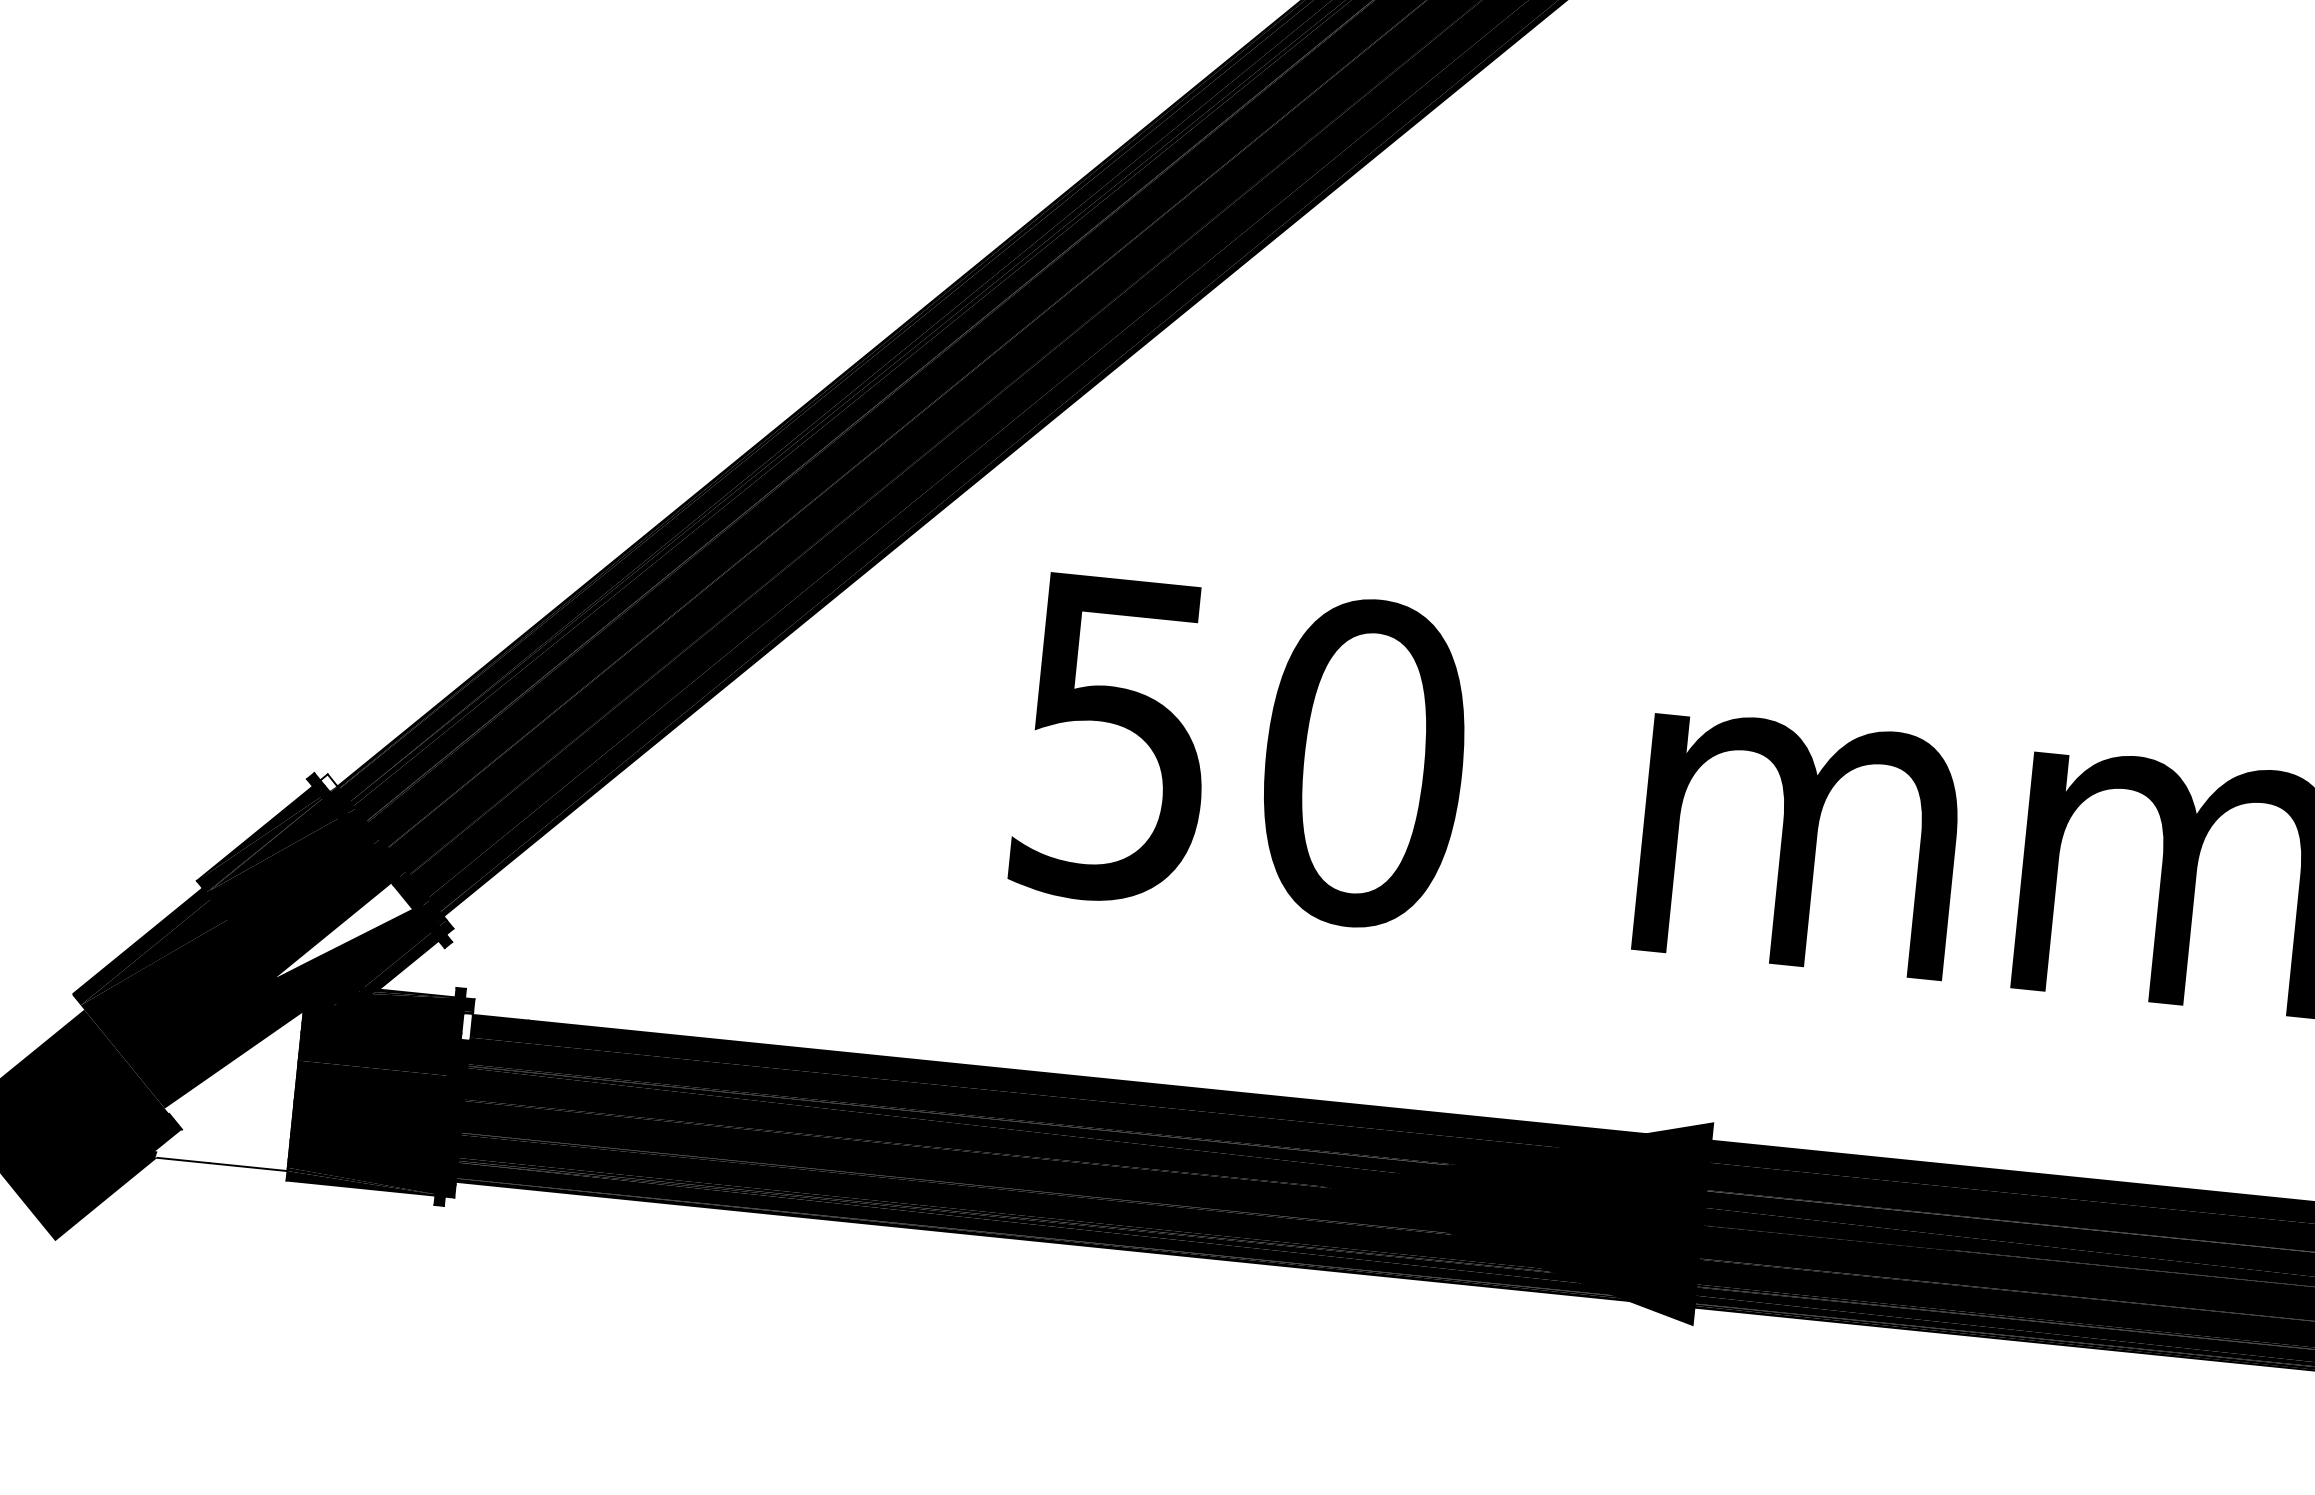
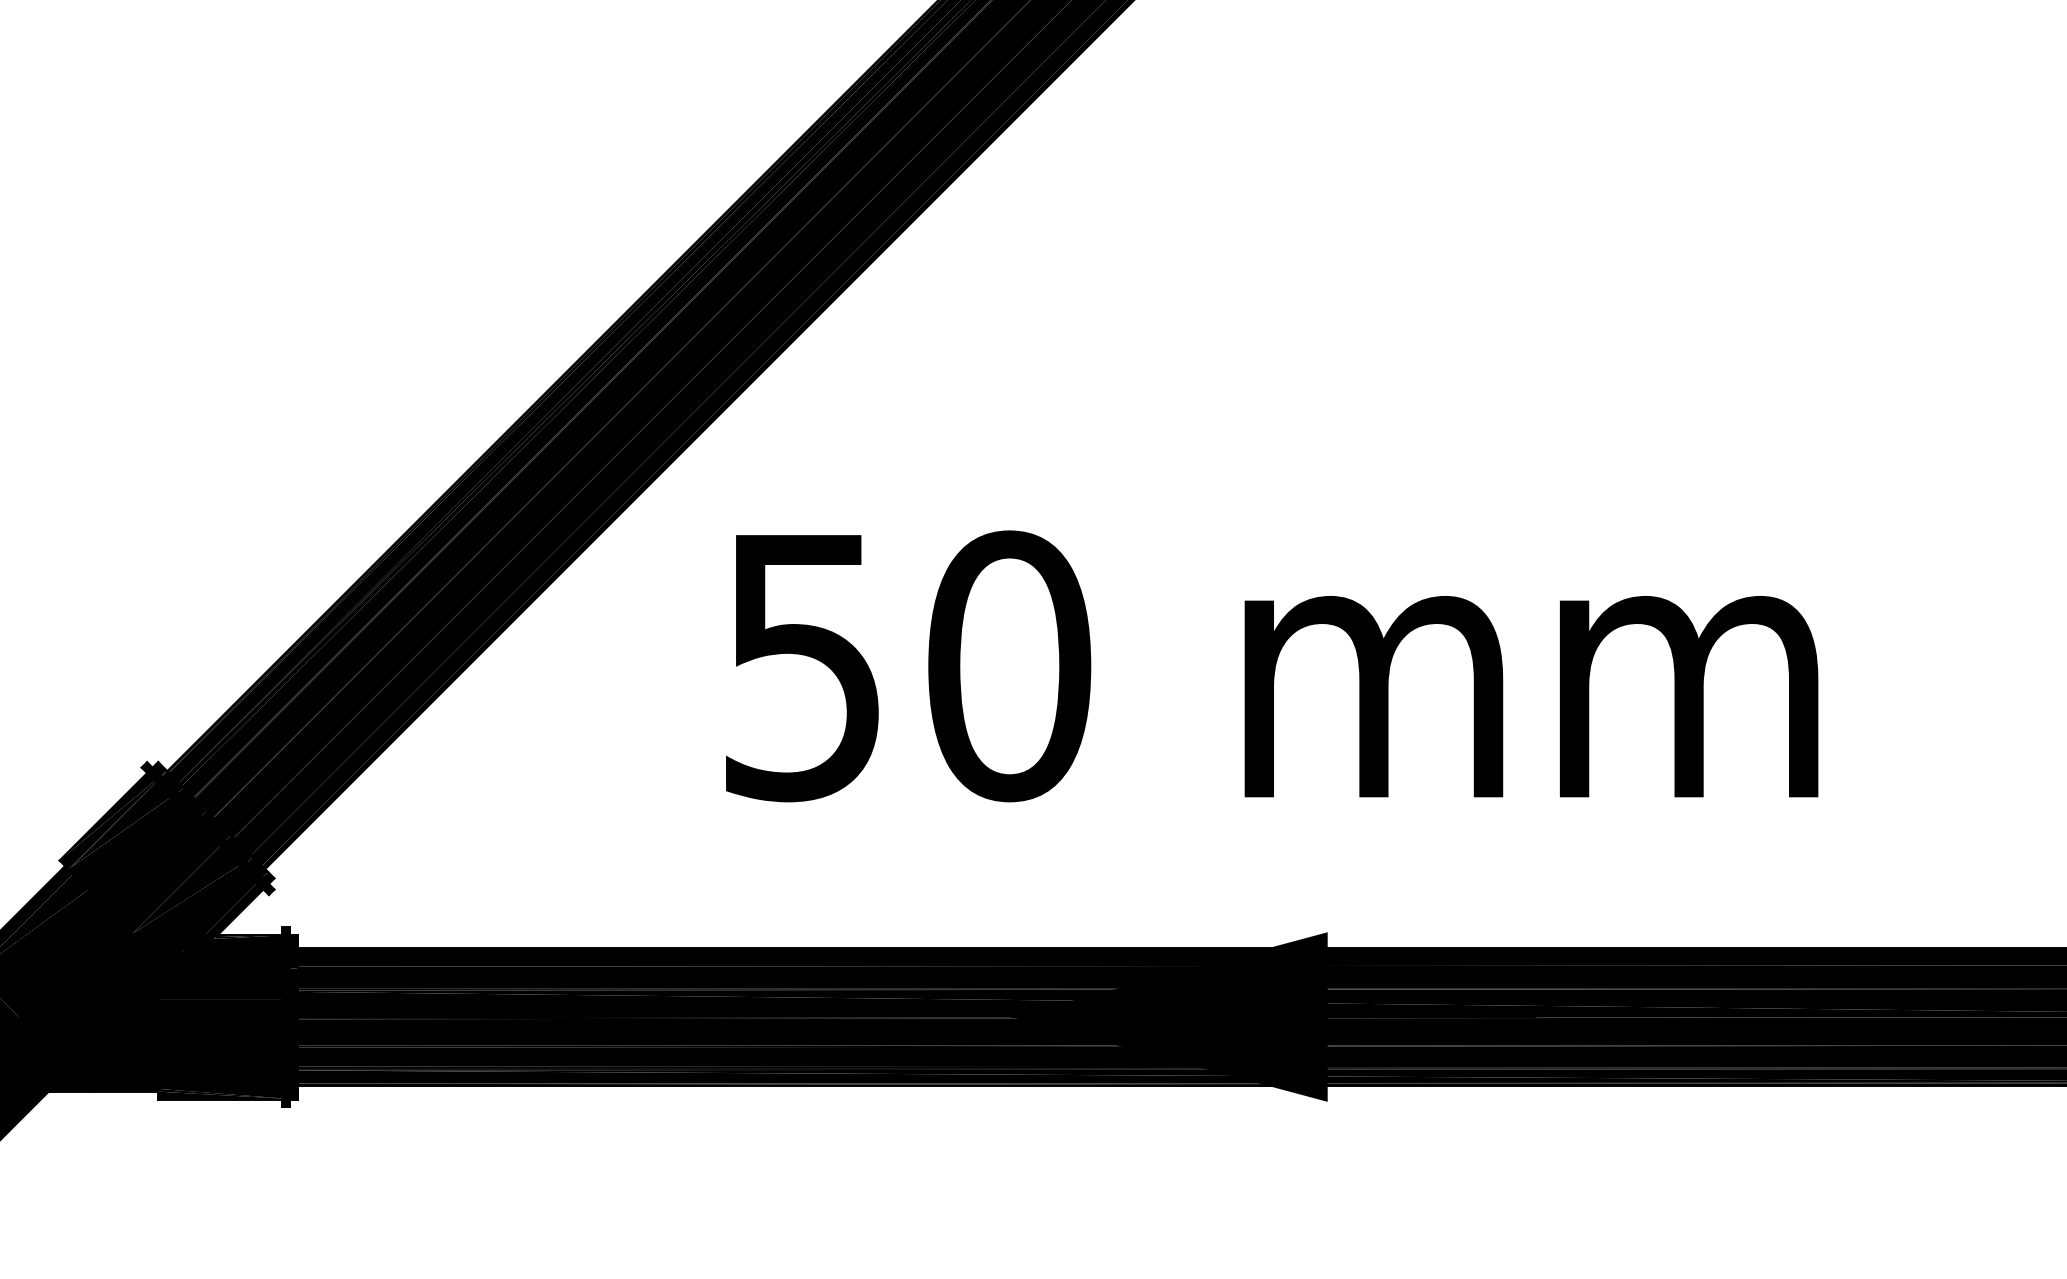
fill: (328, 782) -> (159, 768), added
fill: (344, 931) -> (185, 889), added
fill: (466, 1026) -> (293, 957), added
fill: (212, 1078) -> (88, 1021), added

